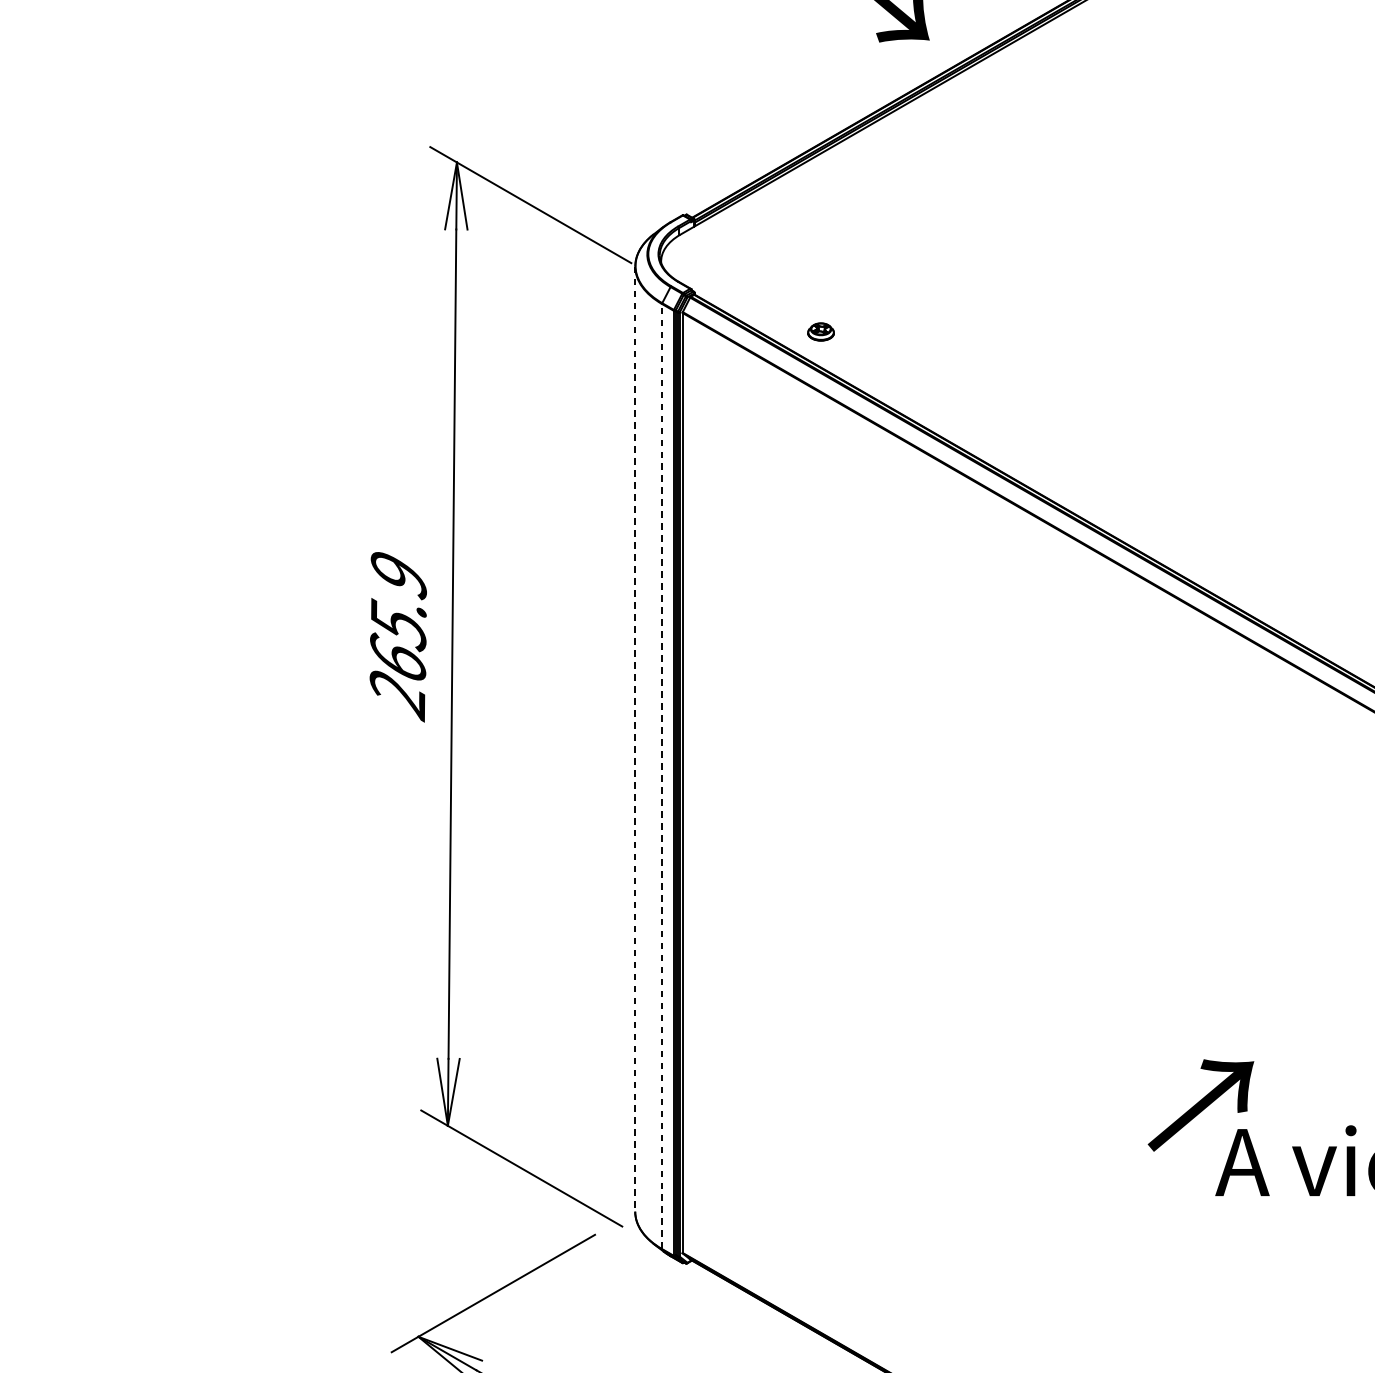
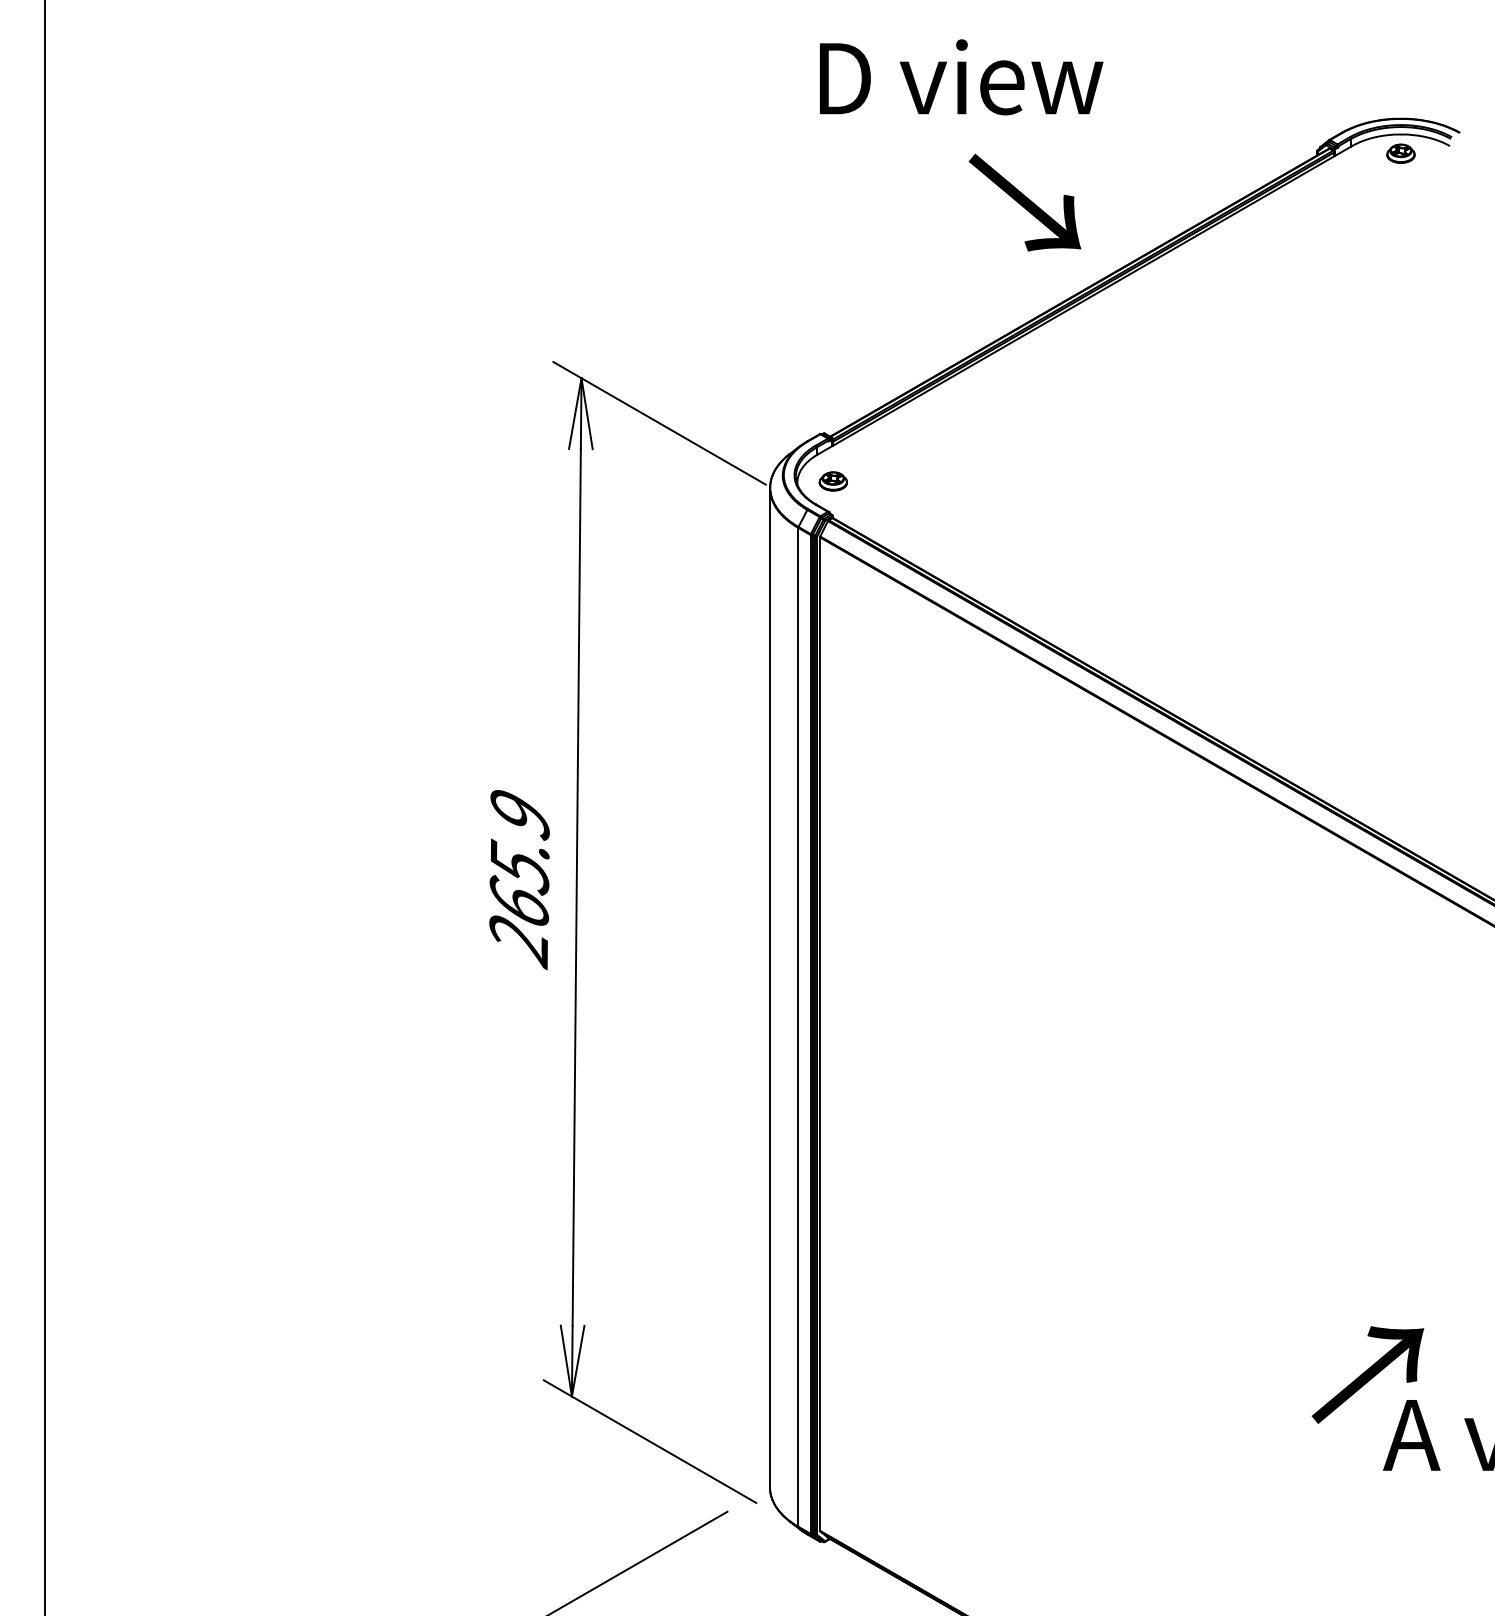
part: (820, 332) -> (832, 481), moved
line: (634, 739) -> (769, 988), dashed -> solid
line: (662, 775) -> (798, 1026), dashed -> solid

